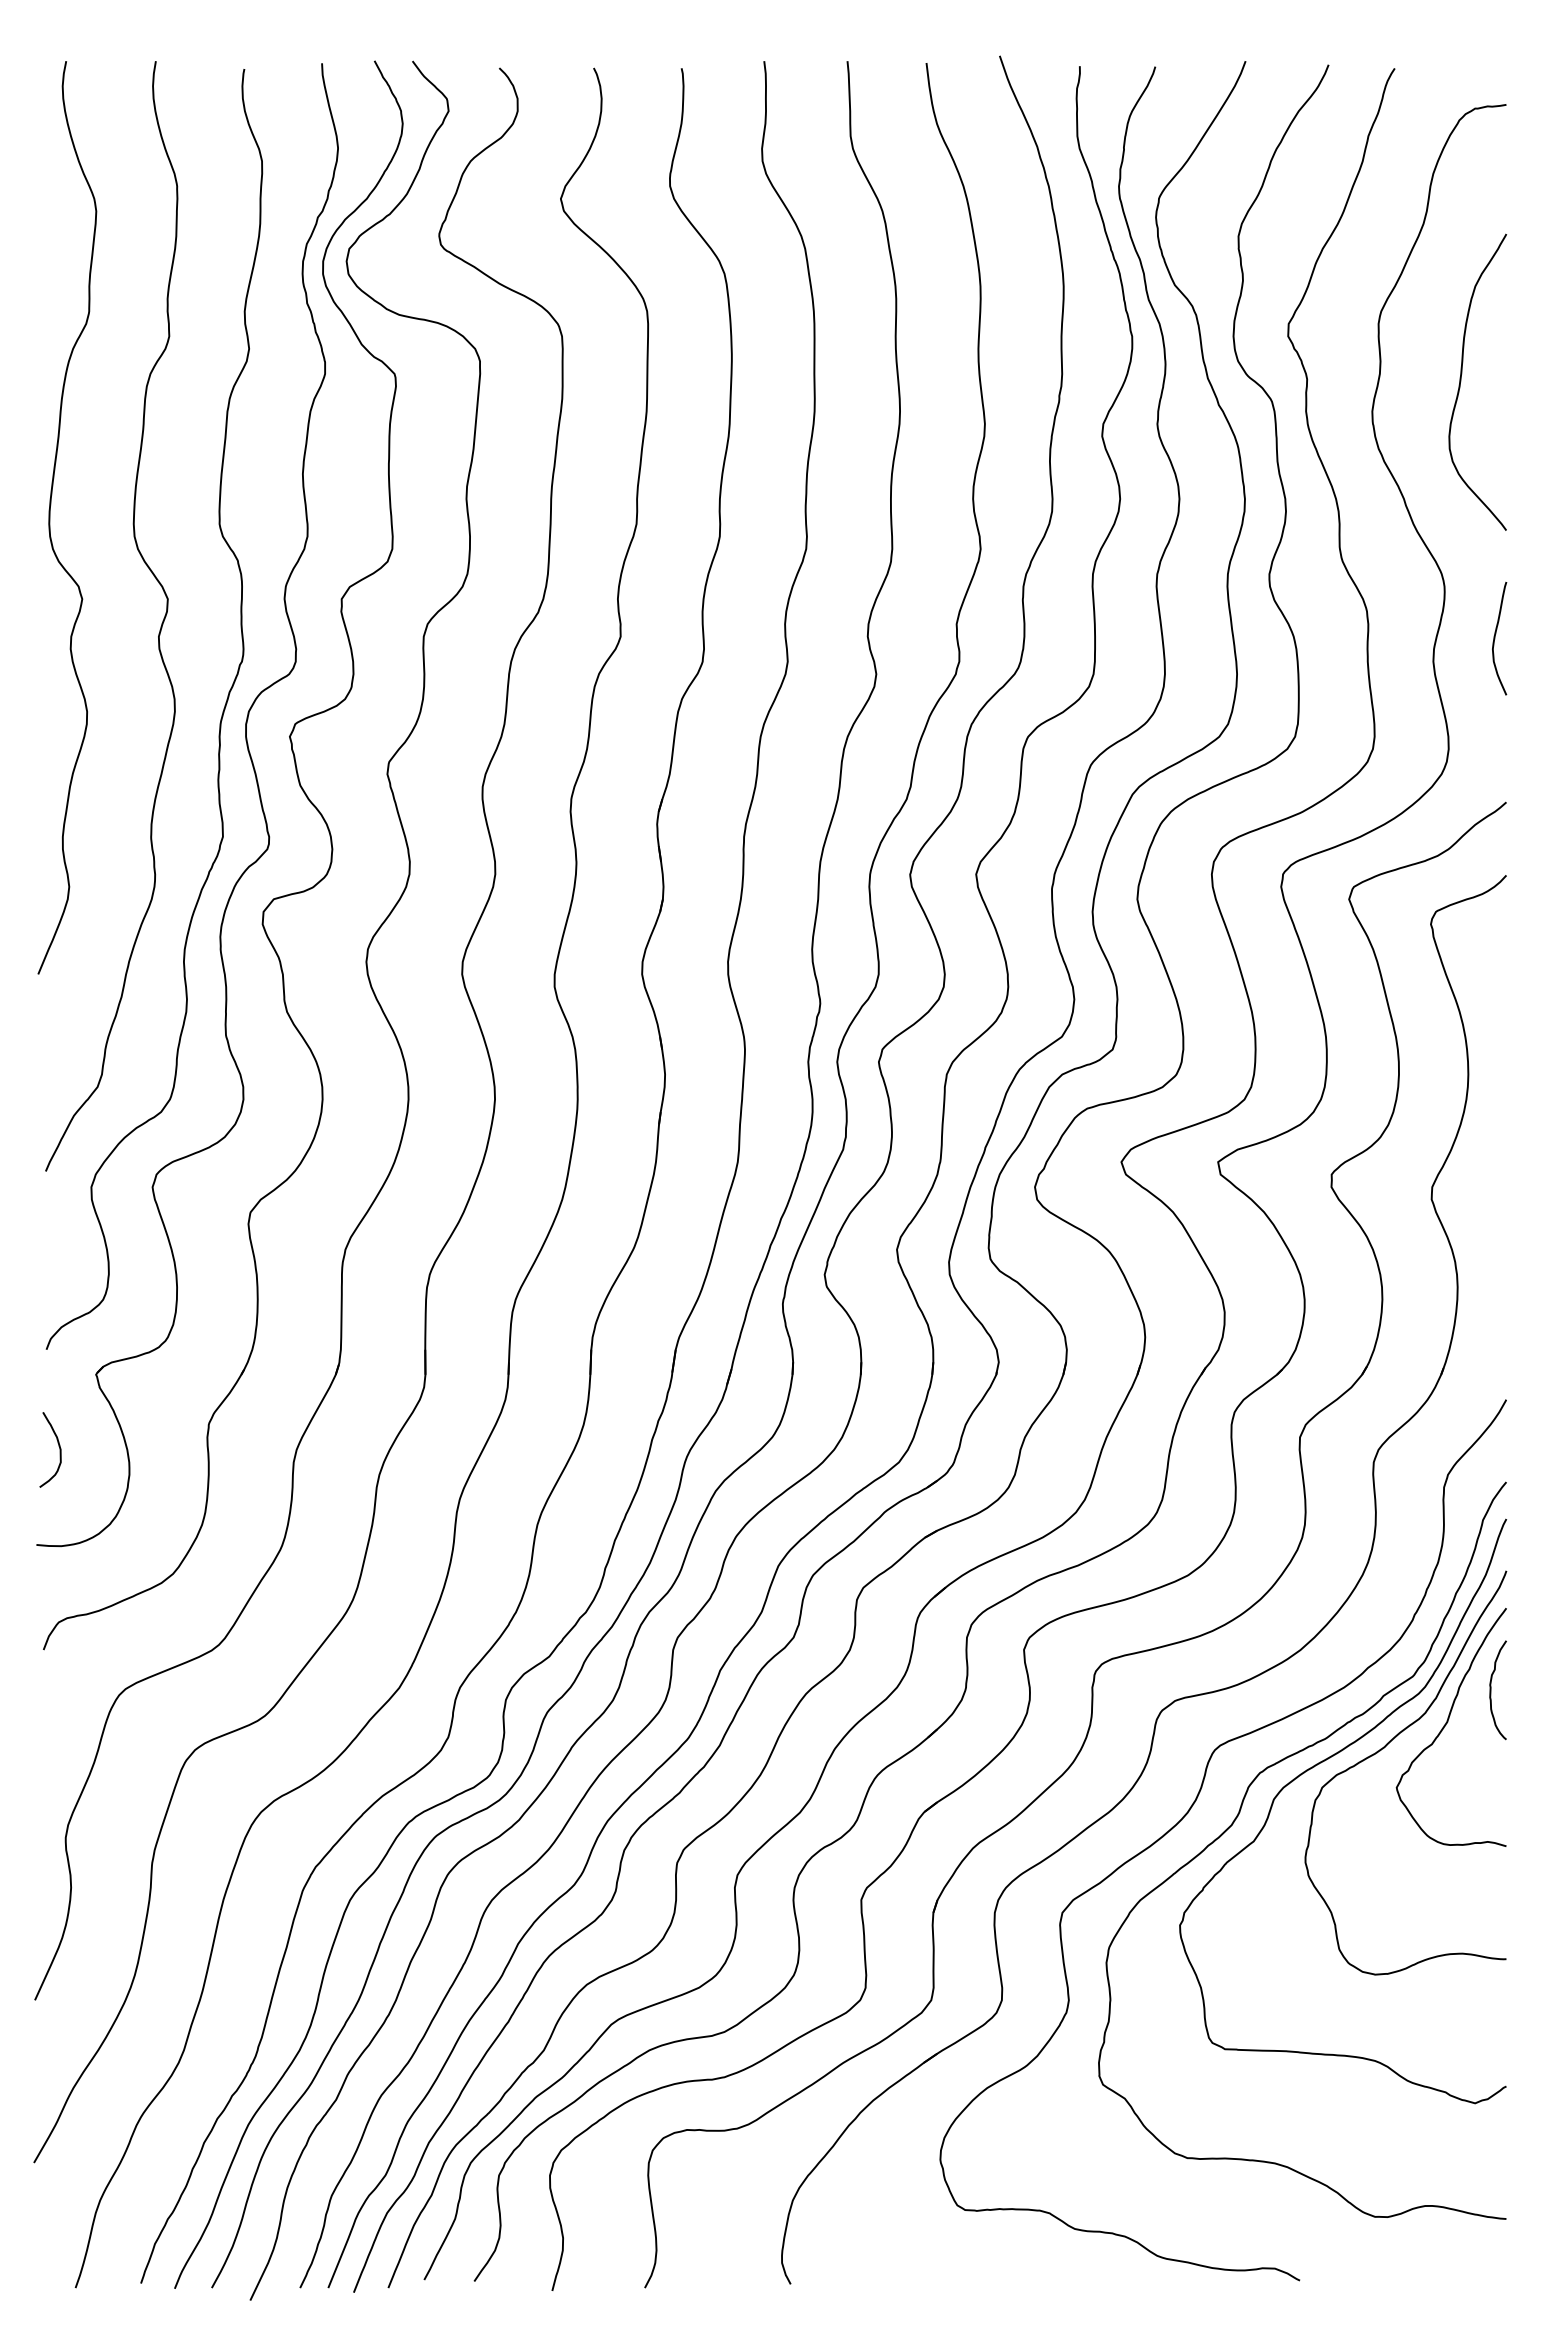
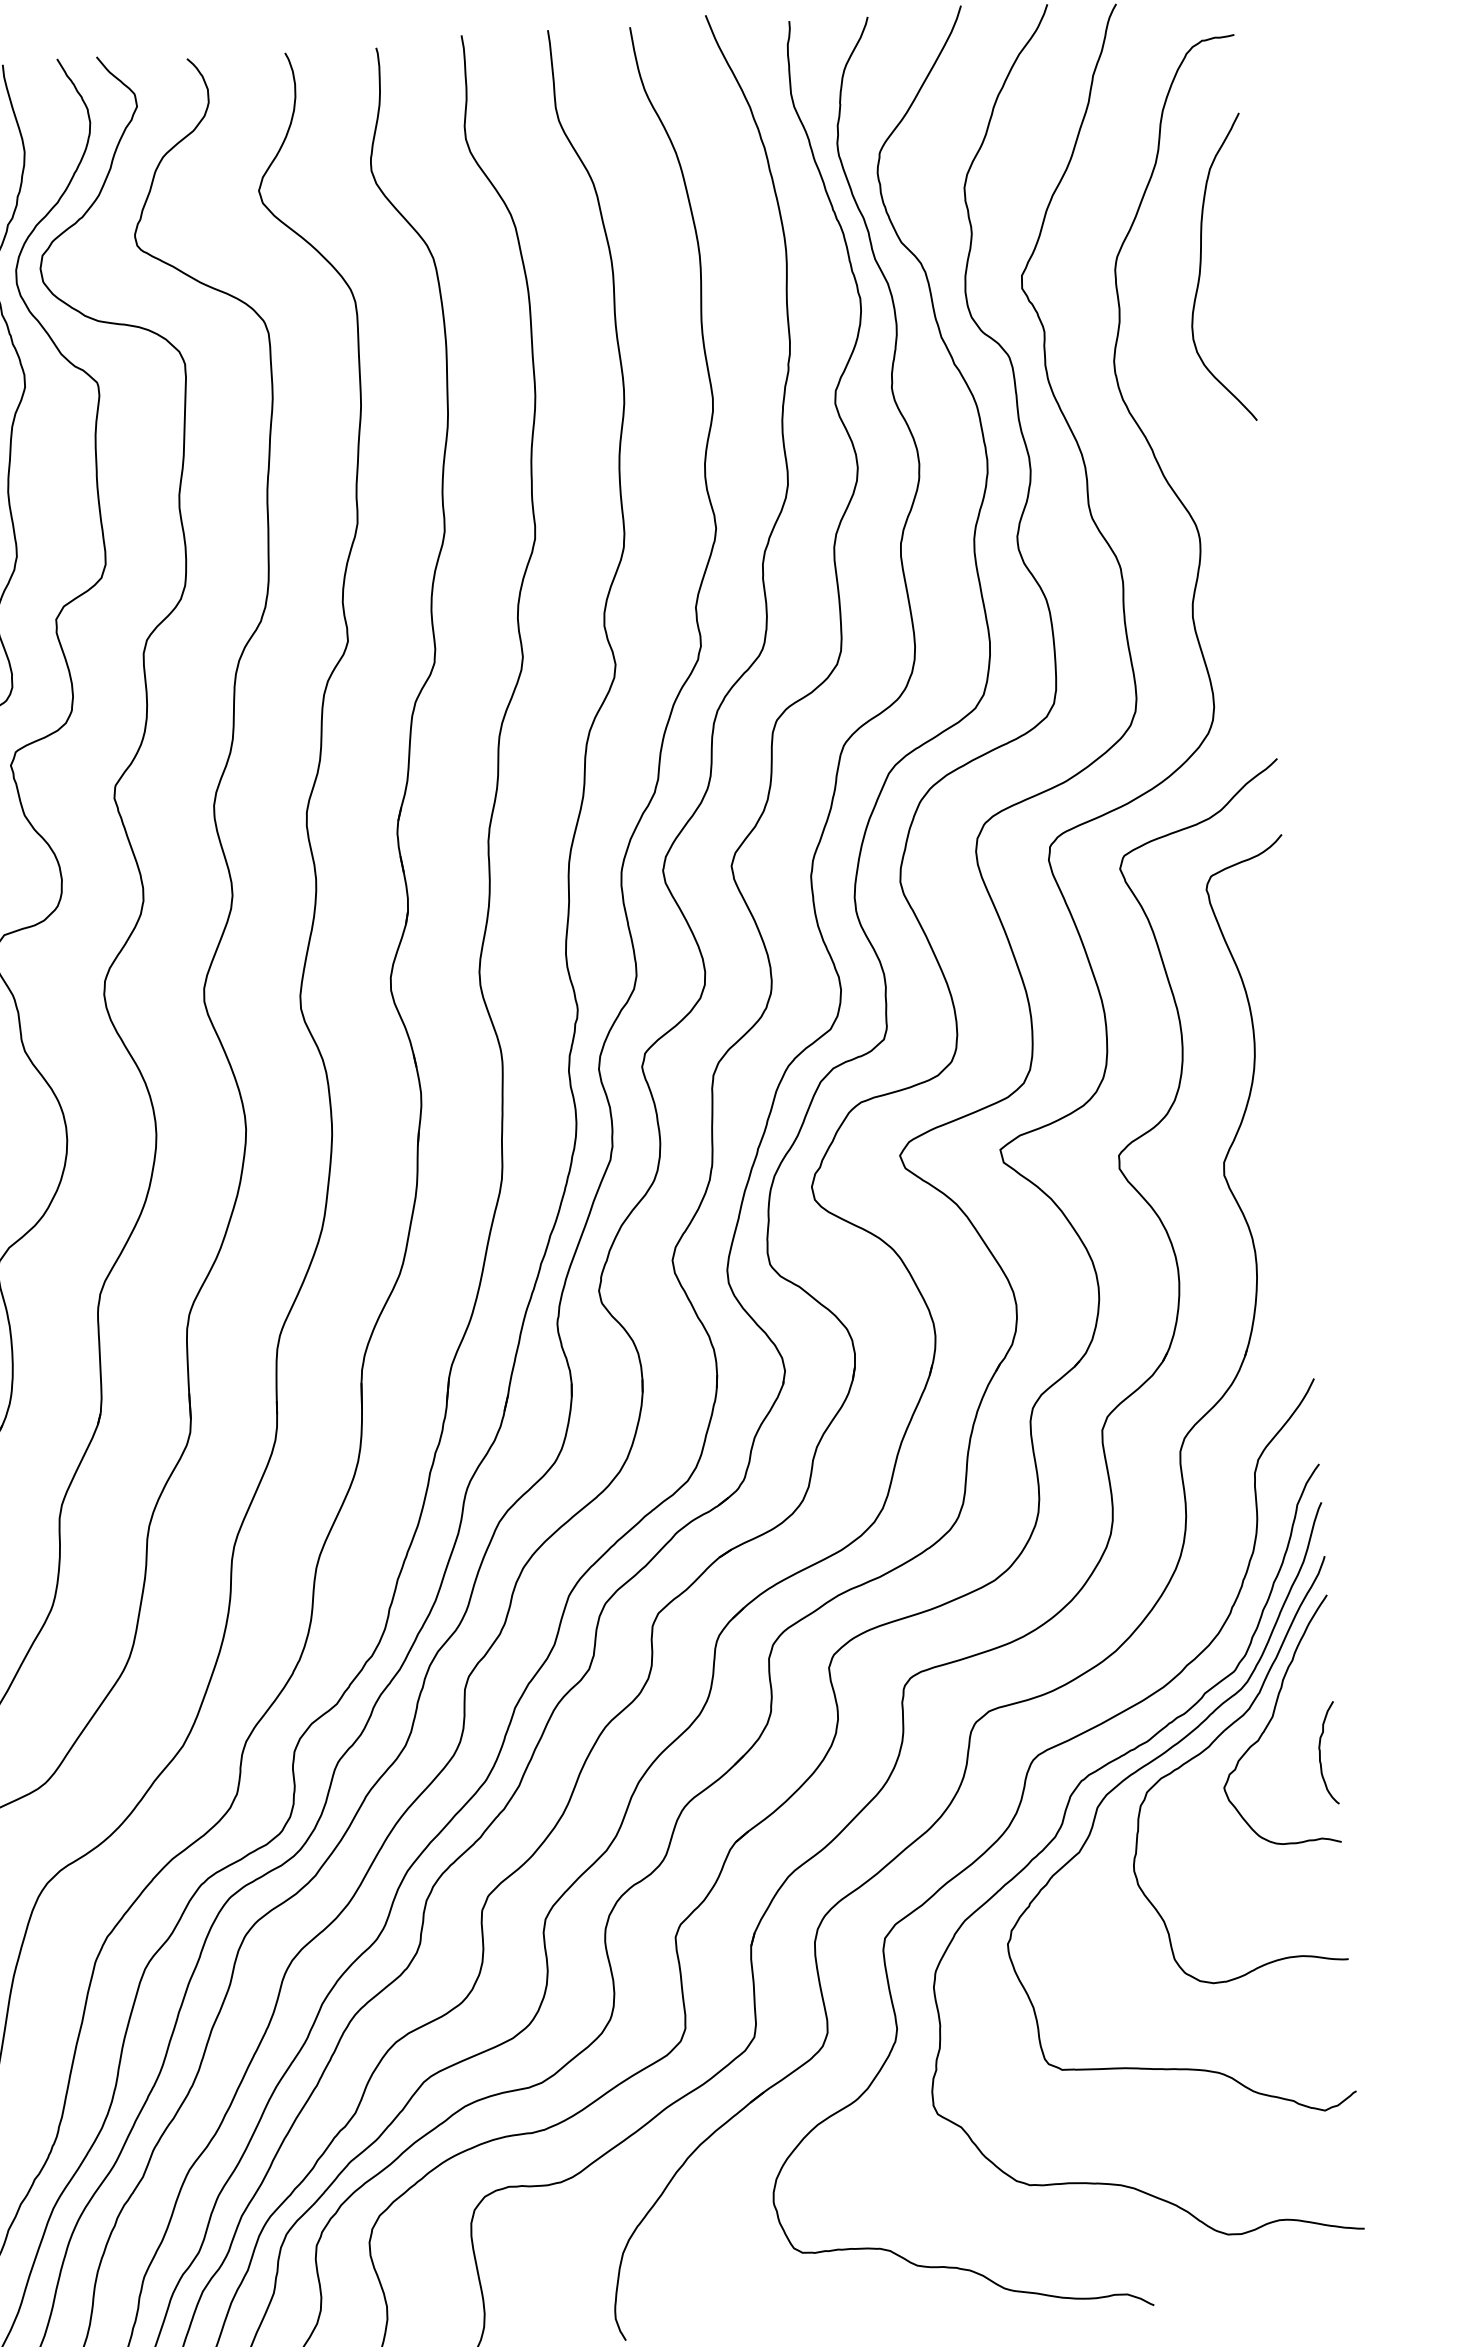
curve: (1461, 381) -> (1201, 268), moved
curve: (1495, 638) -> (1255, 589), removed
curve: (1491, 1690) -> (1320, 1753), moved

